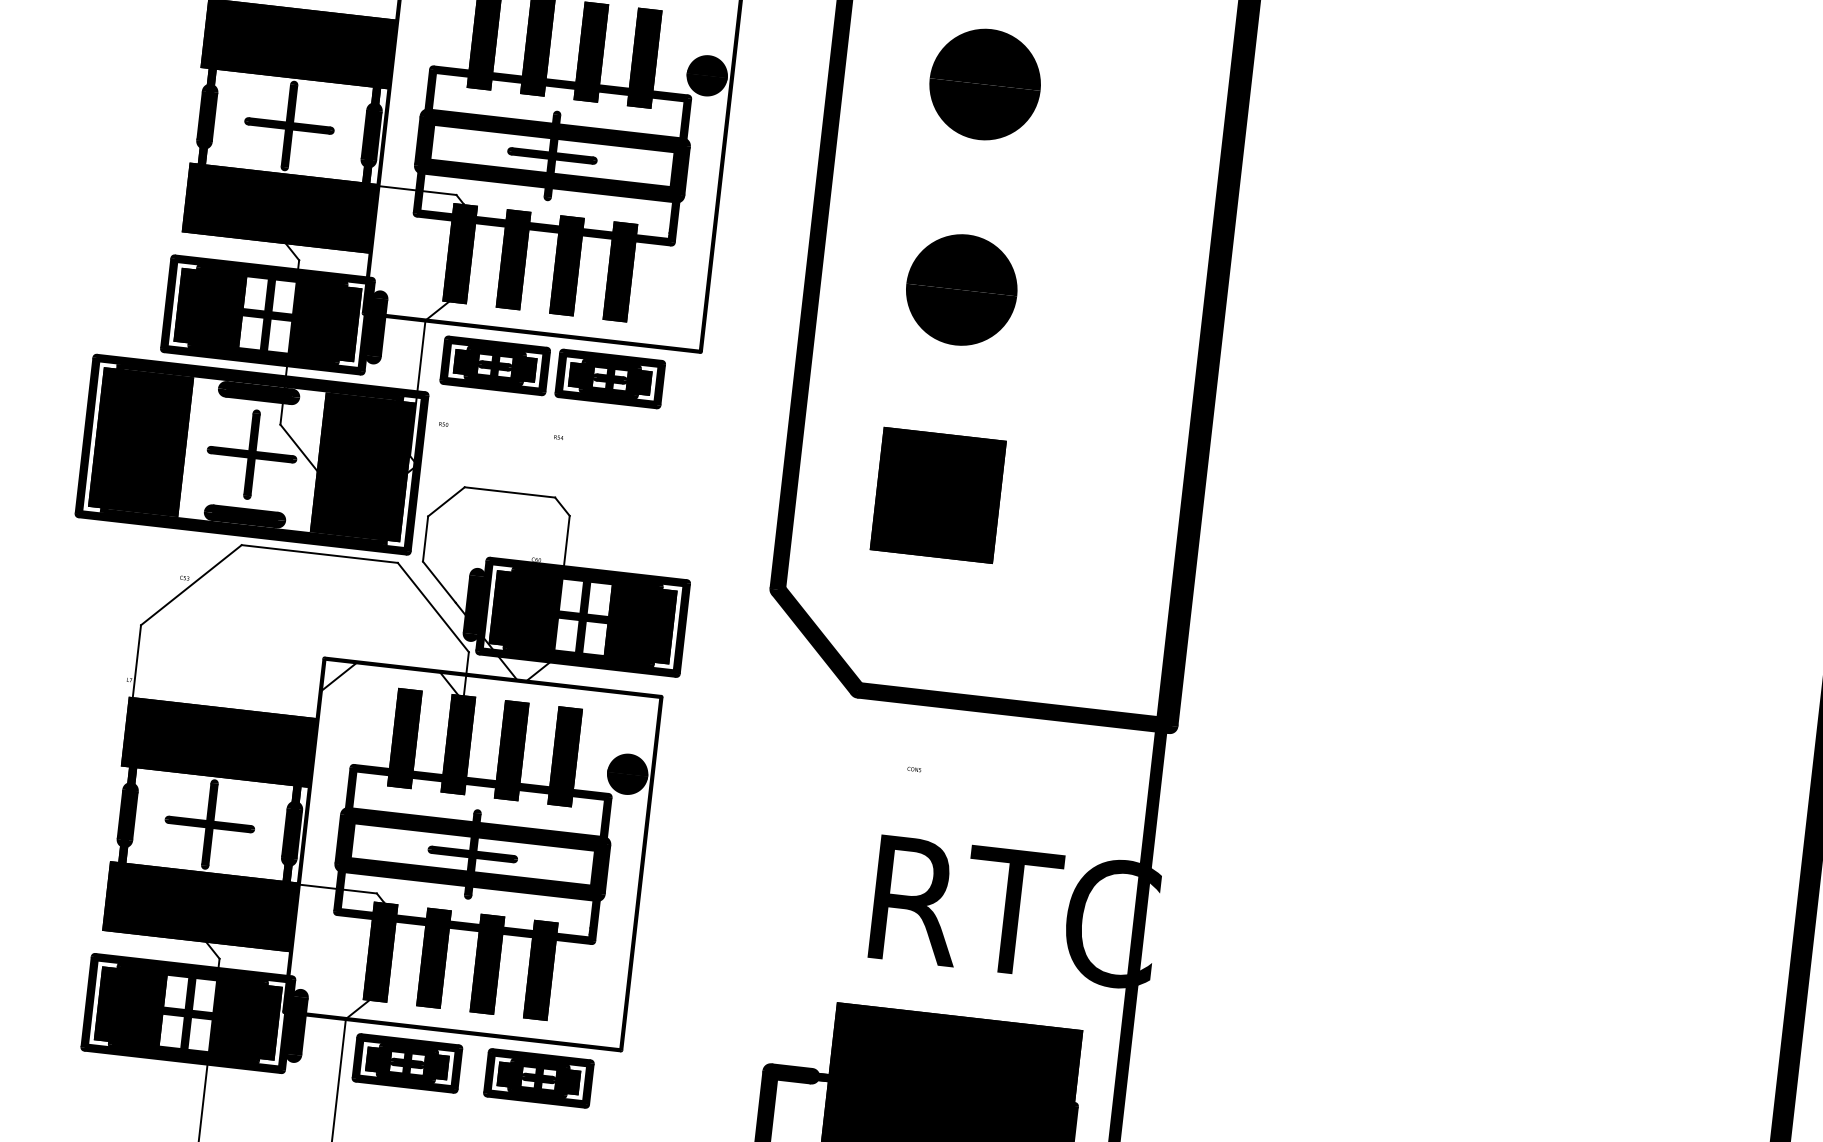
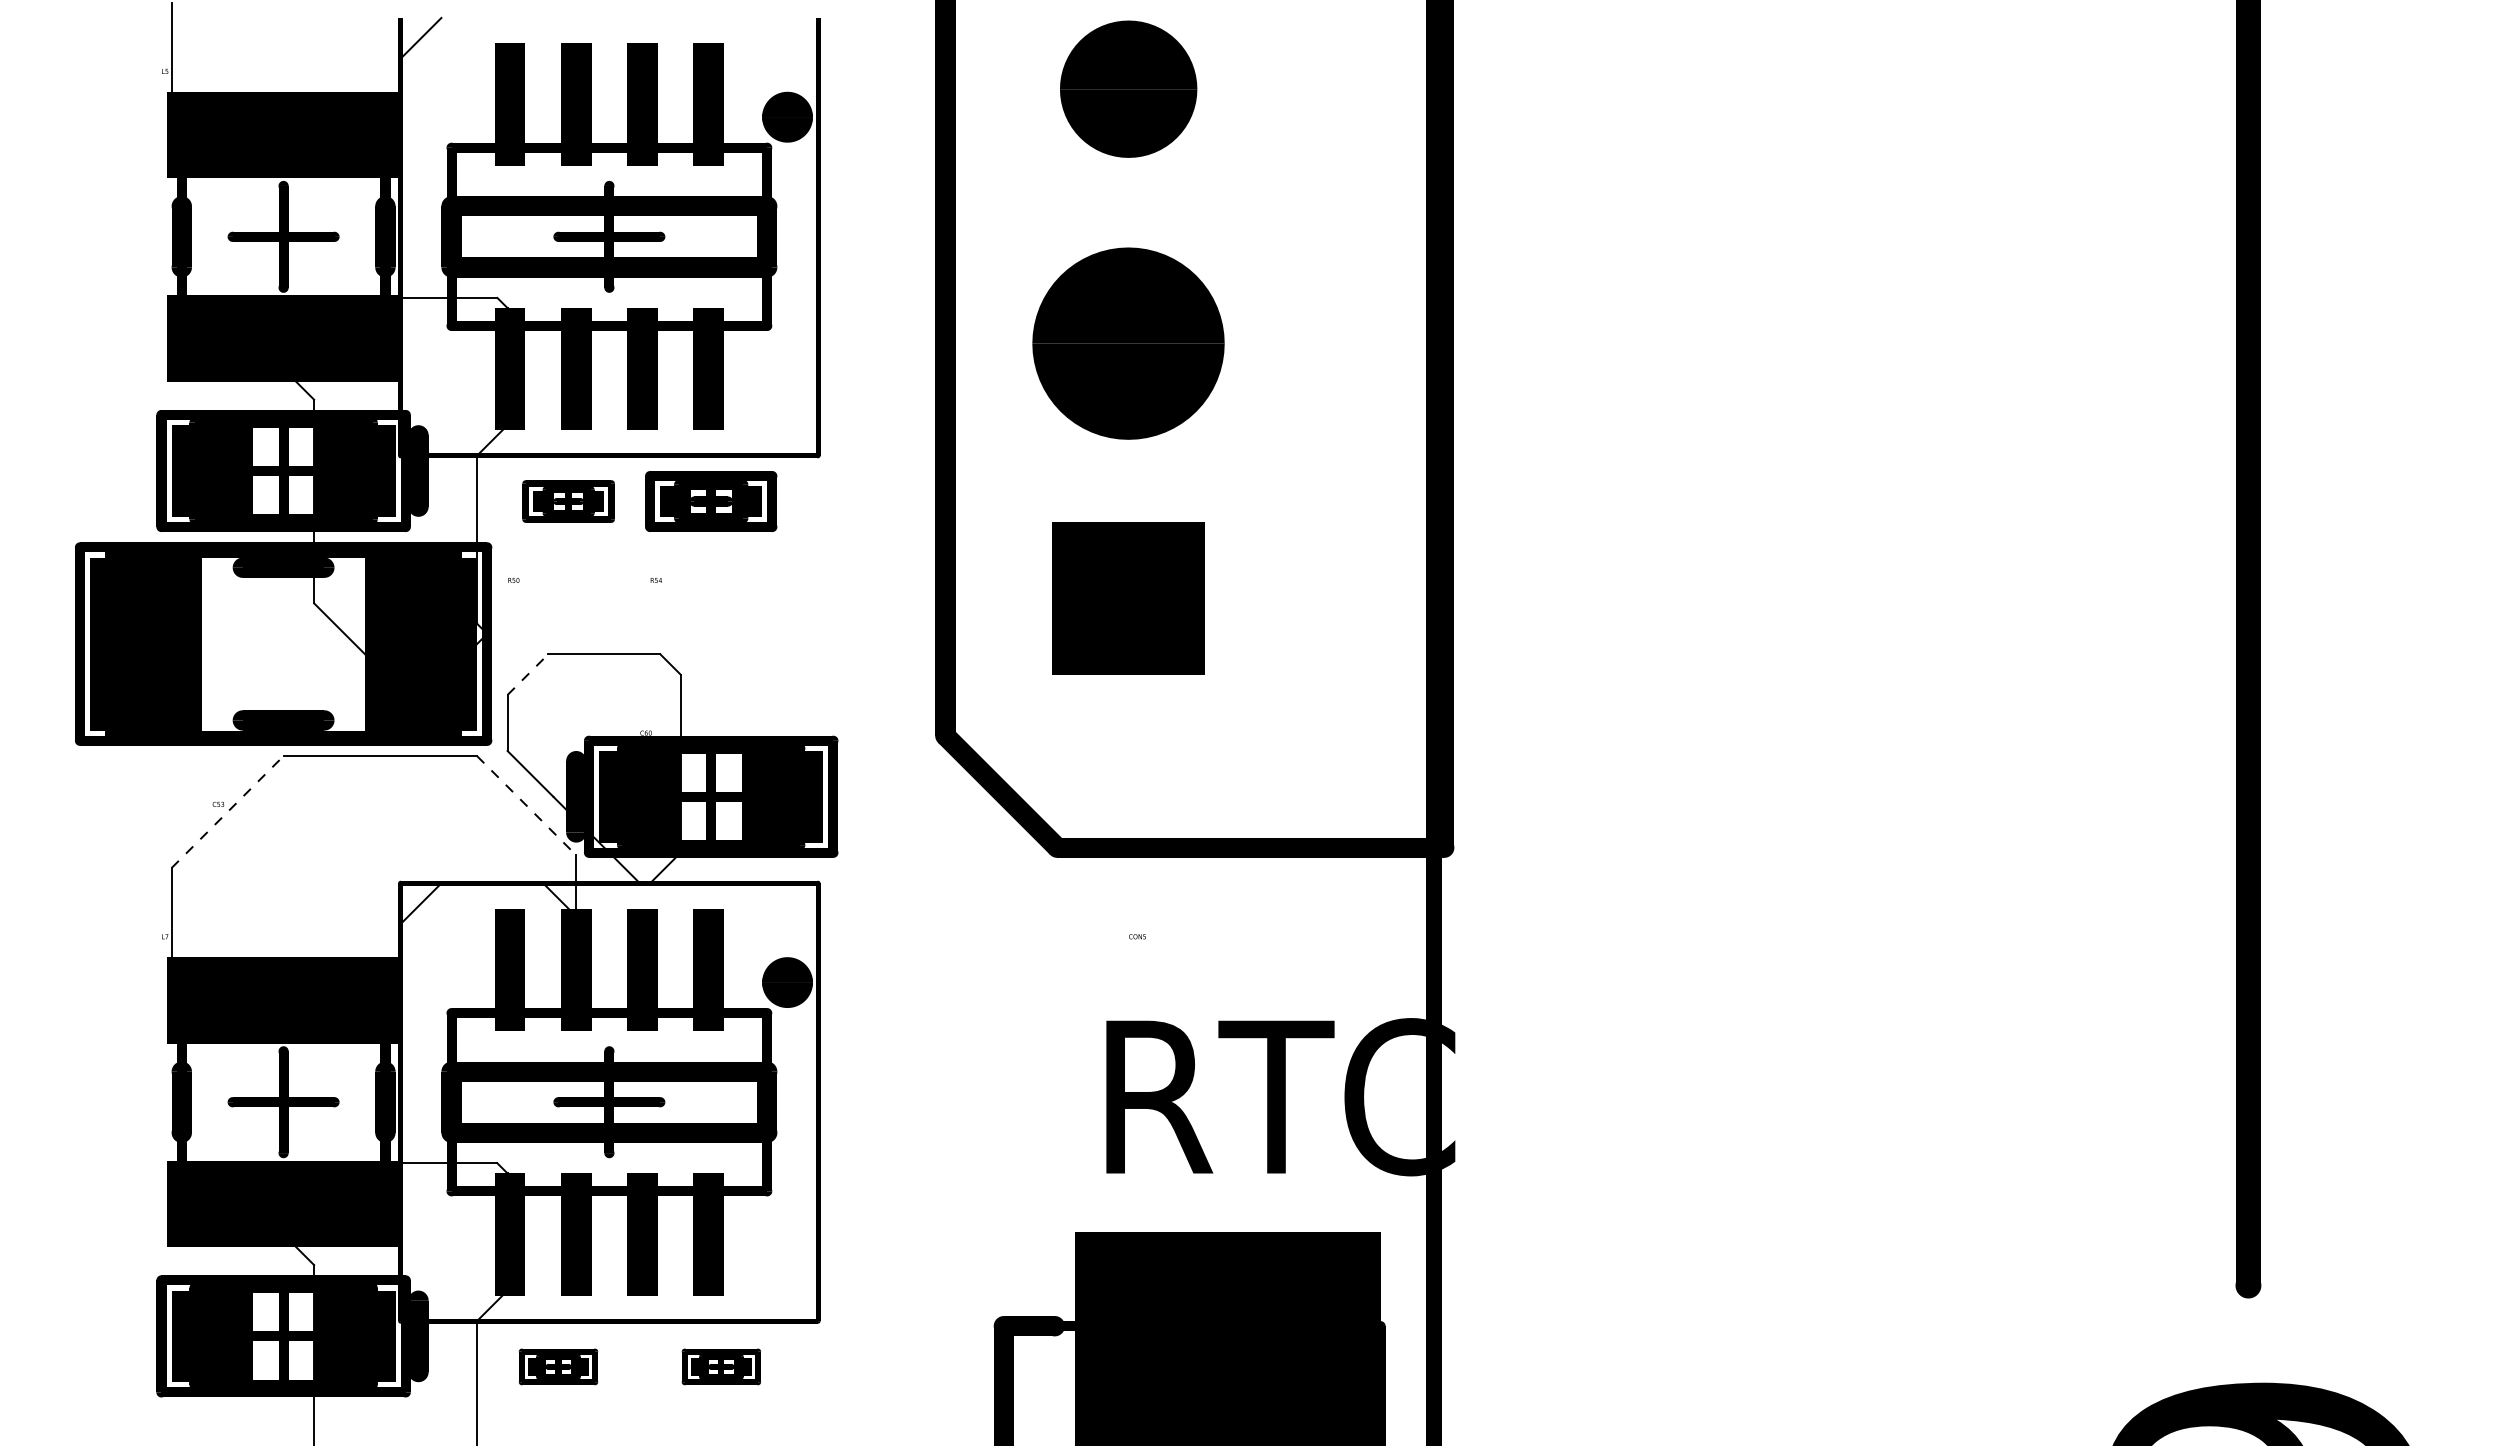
part: (961, 289) -> (1128, 343), size x1.4
part: (495, 365) -> (568, 501), size x0.7
part: (252, 454) -> (283, 643), removed
line: (446, 501) -> (527, 674), solid -> dashed
line: (191, 584) -> (227, 811), solid -> dashed
line: (433, 608) -> (527, 806), solid -> dashed
part: (407, 1063) -> (558, 1366), size x0.6
part: (539, 1078) -> (721, 1366), size x0.6

